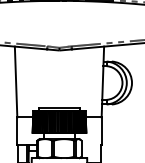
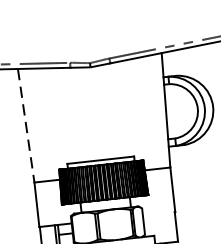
line: (16, 82) -> (26, 126), solid -> dashed

